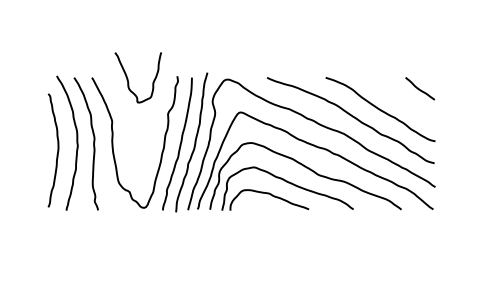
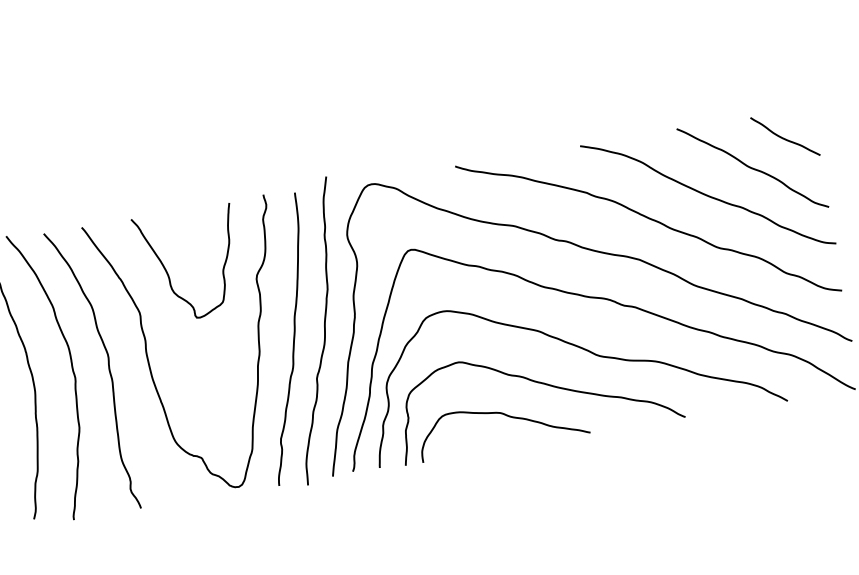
curve: (128, 78) -> (168, 269), moved
curve: (402, 100) -> (751, 167), added

